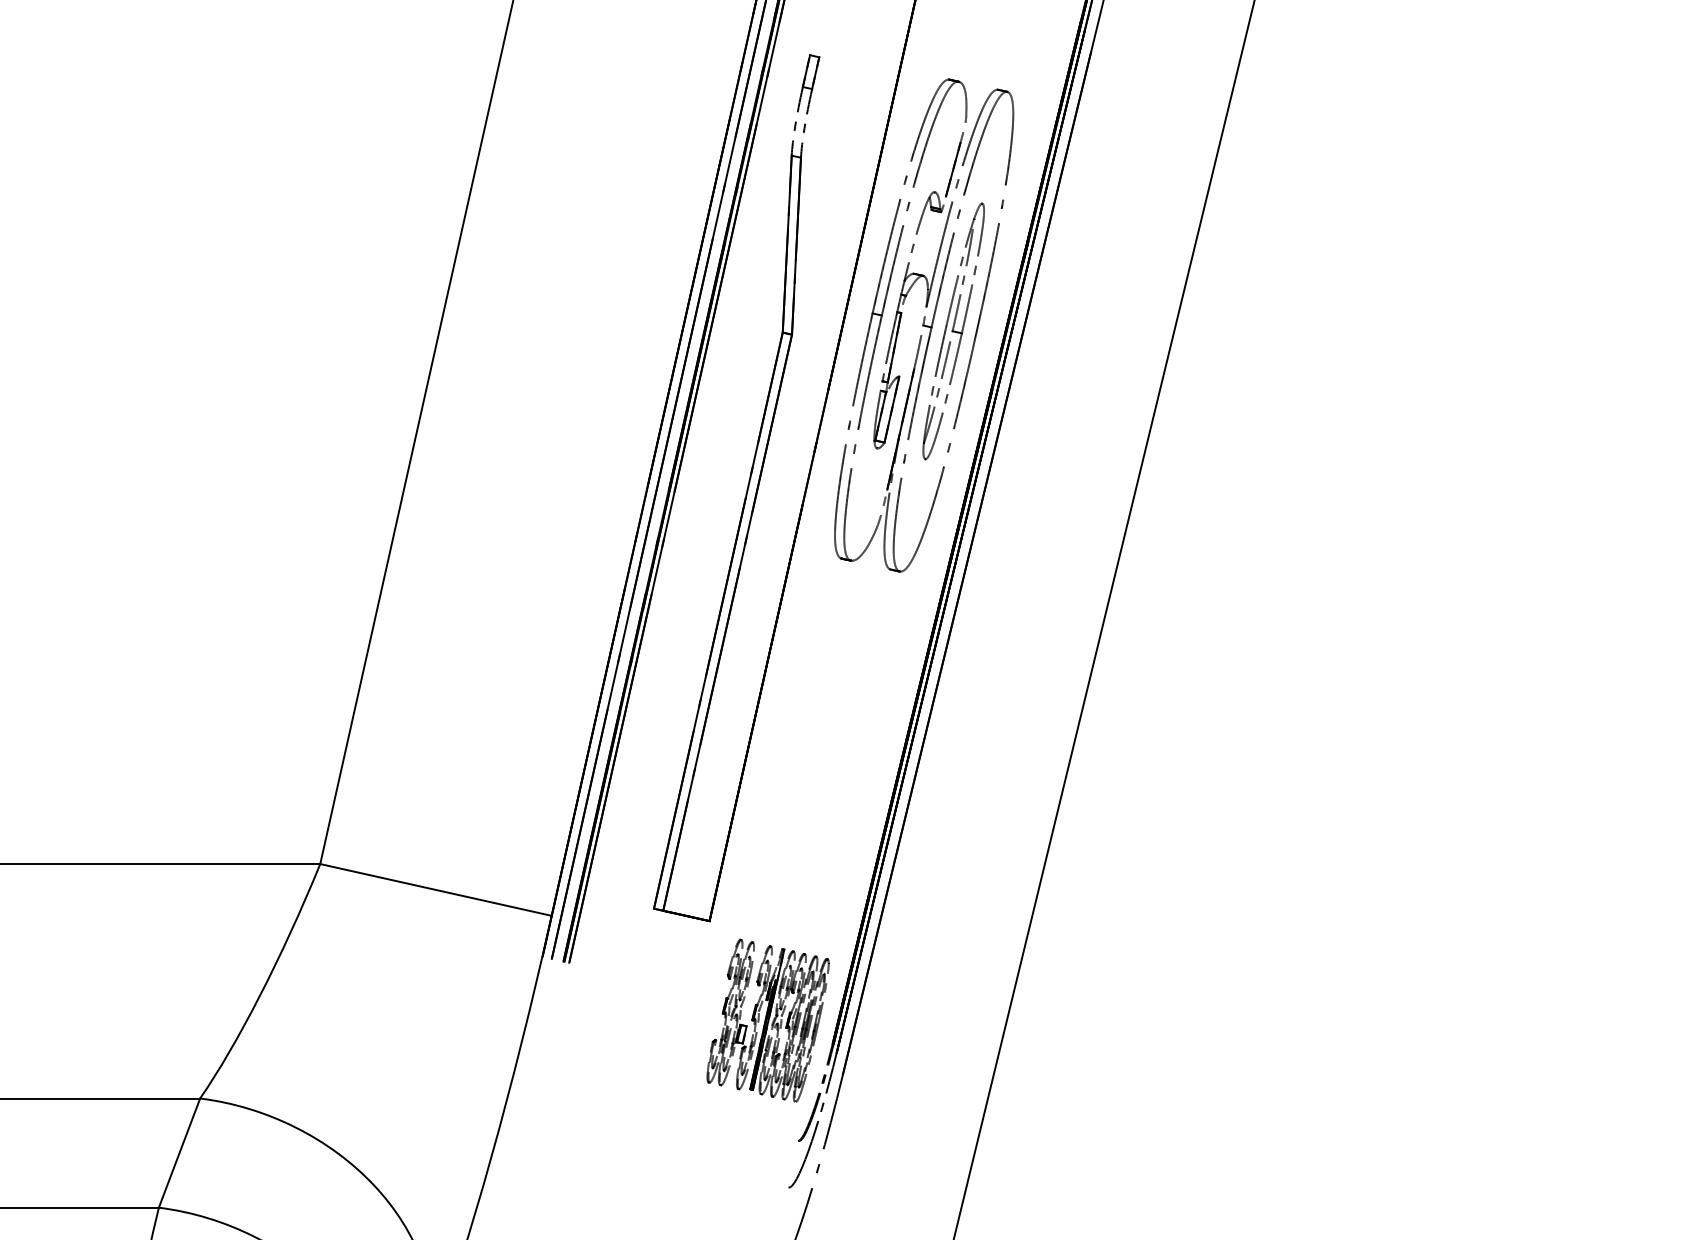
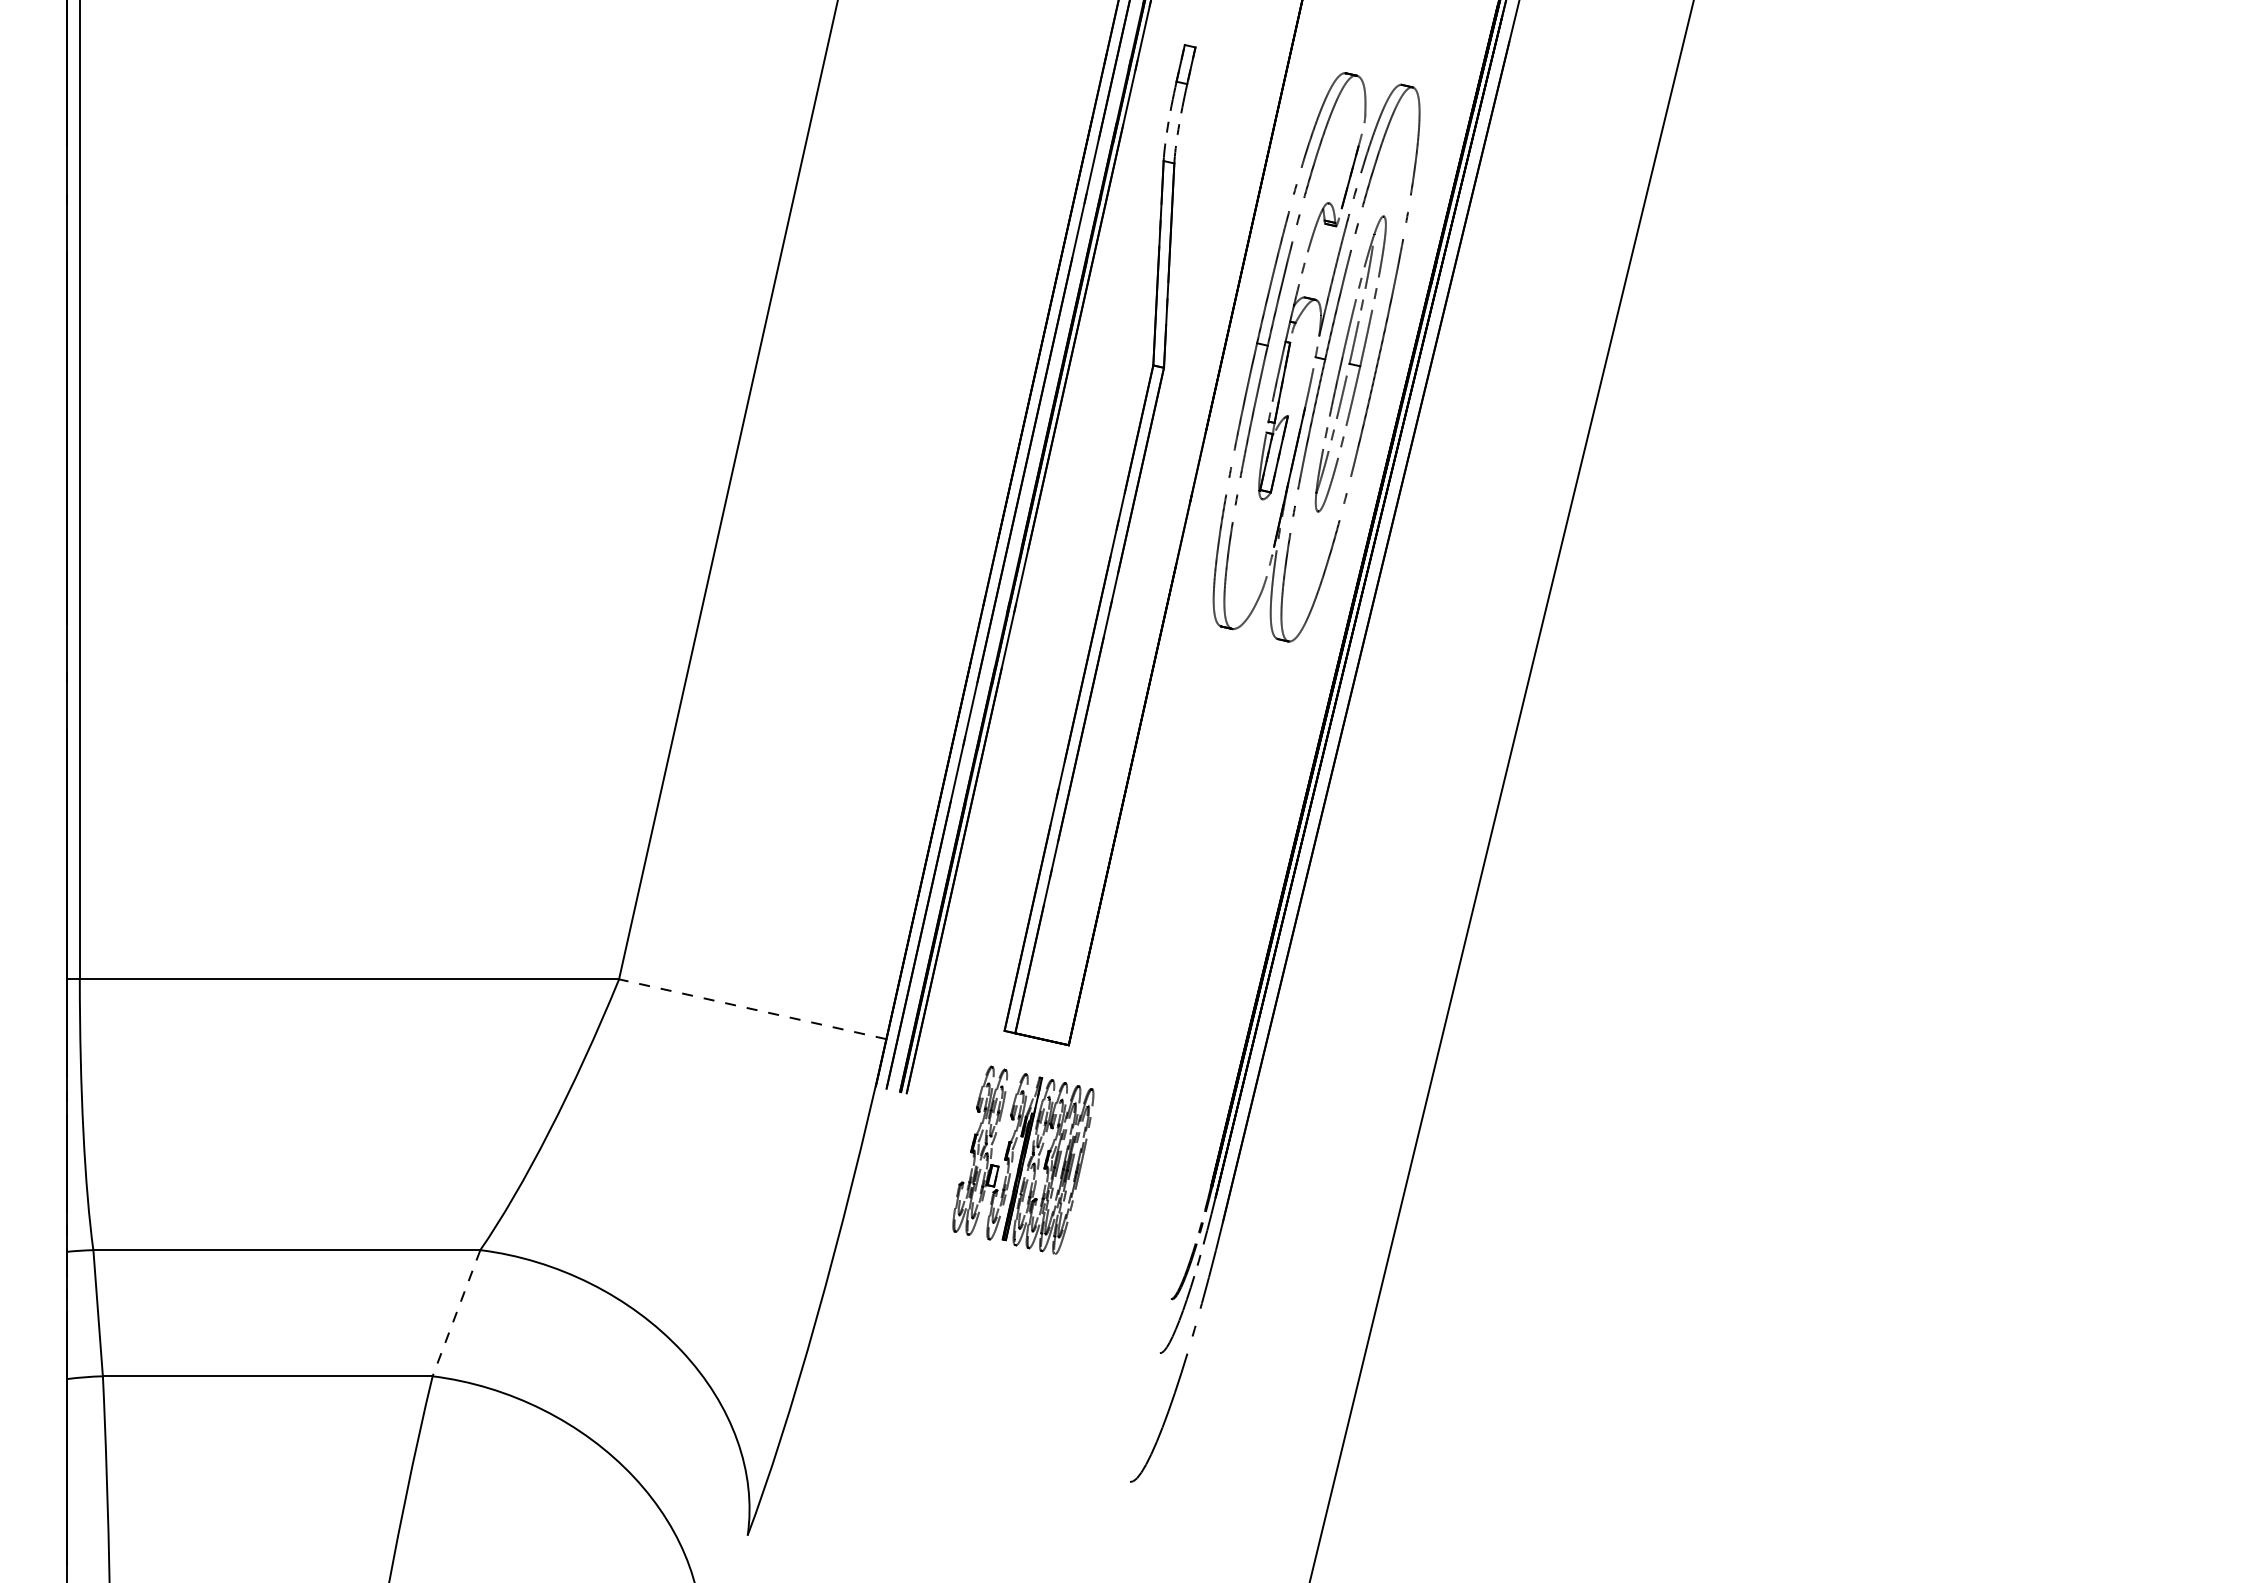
line: (435, 890) -> (752, 1009), solid -> dashed
part: (768, 1020) -> (1023, 1159), moved
line: (179, 1153) -> (456, 1313), solid -> dashed

